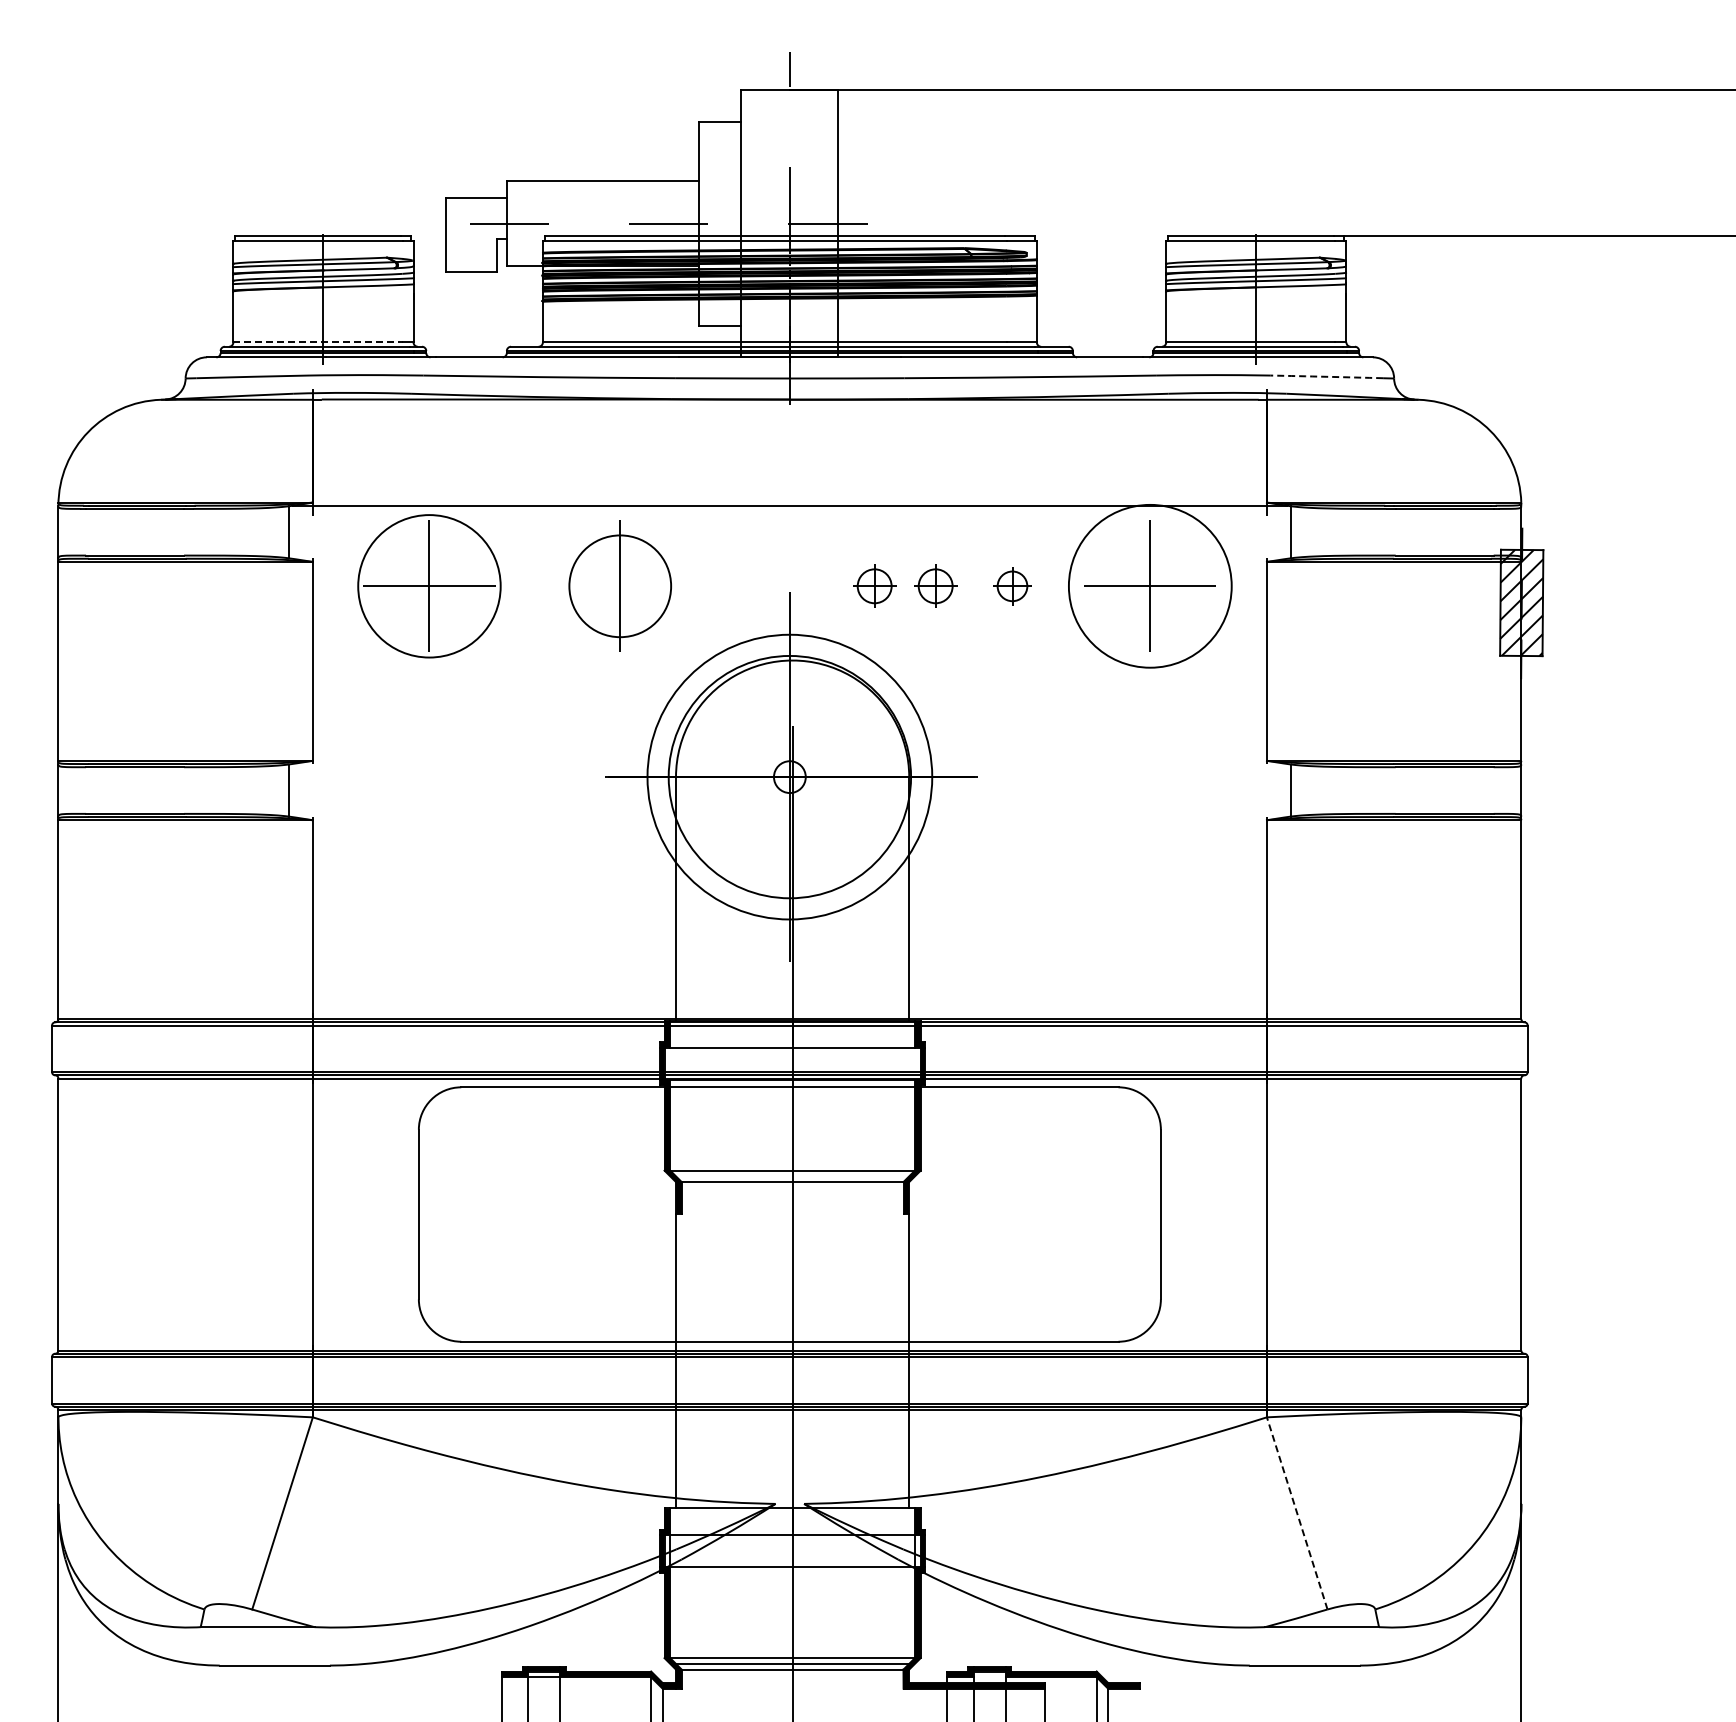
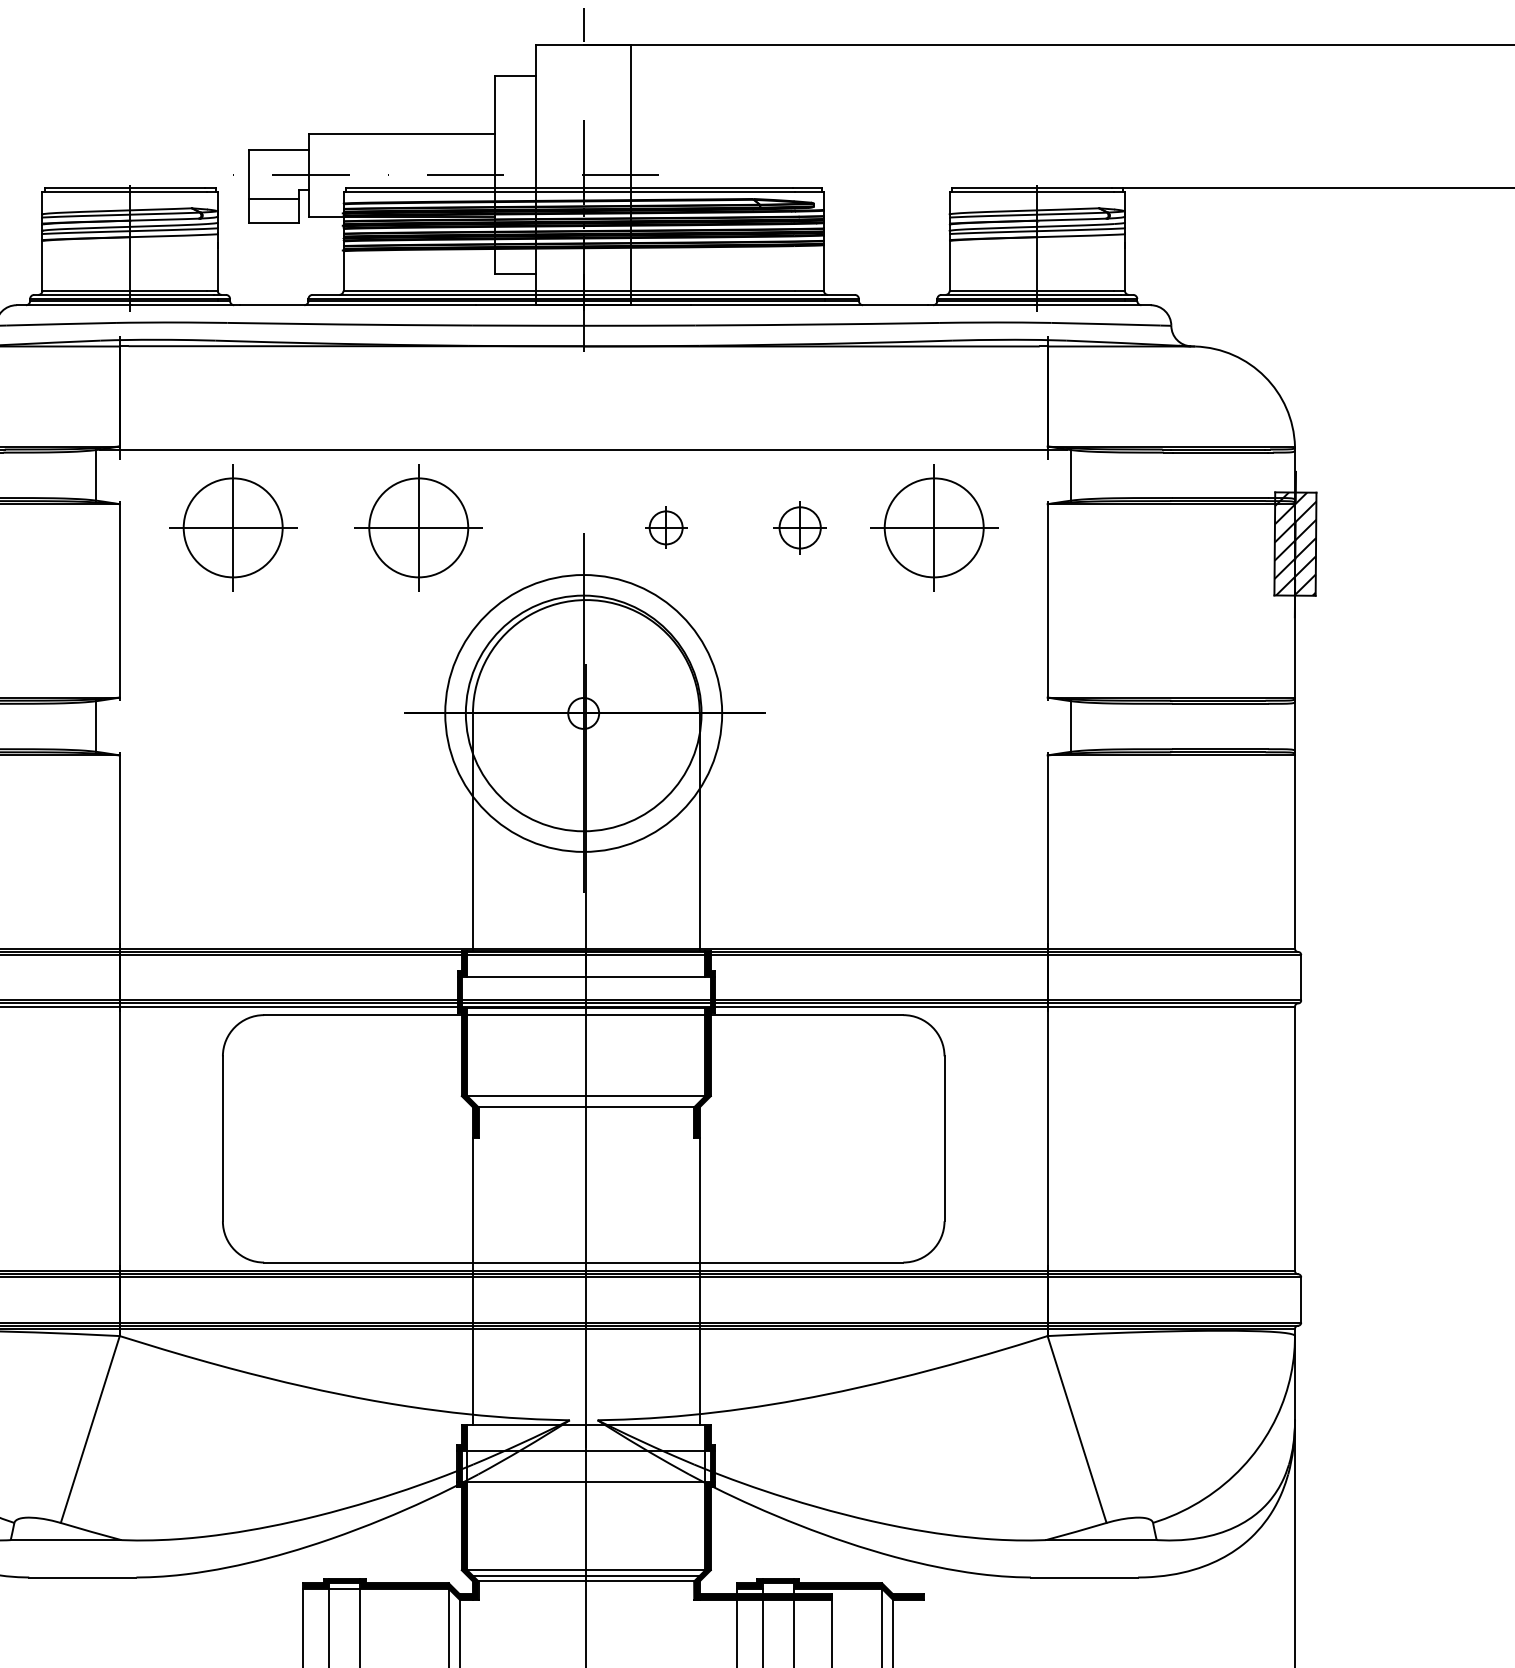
line: (471, 248) -> (274, 199), added
line: (317, 342) -> (124, 290), dashed -> solid
arc: (1326, 376) -> (1105, 323), dashed -> solid
part: (935, 585) -> (725, 527), removed
circle: (429, 586) -> (233, 528), size x0.71
line: (620, 586) -> (418, 528), added
part: (1012, 586) -> (800, 528), size x1.43
circle: (1150, 586) -> (934, 528), size x0.62
line: (1297, 1513) -> (1077, 1429), dashed -> solid

